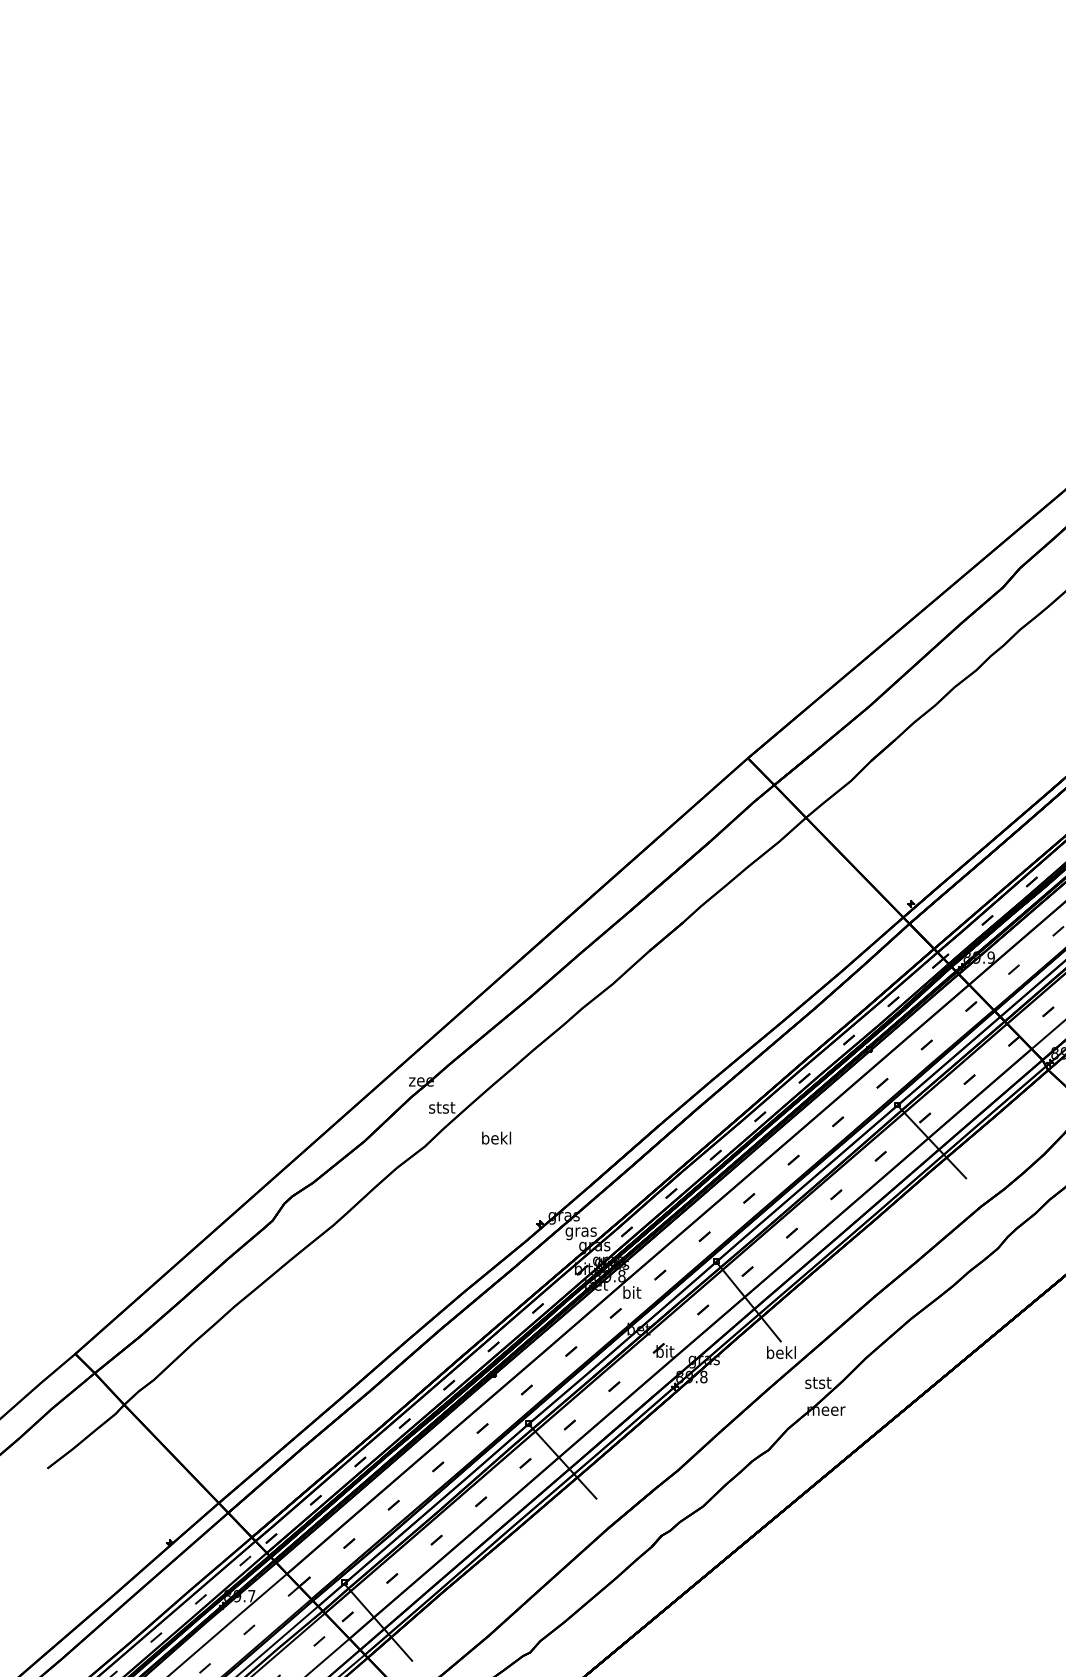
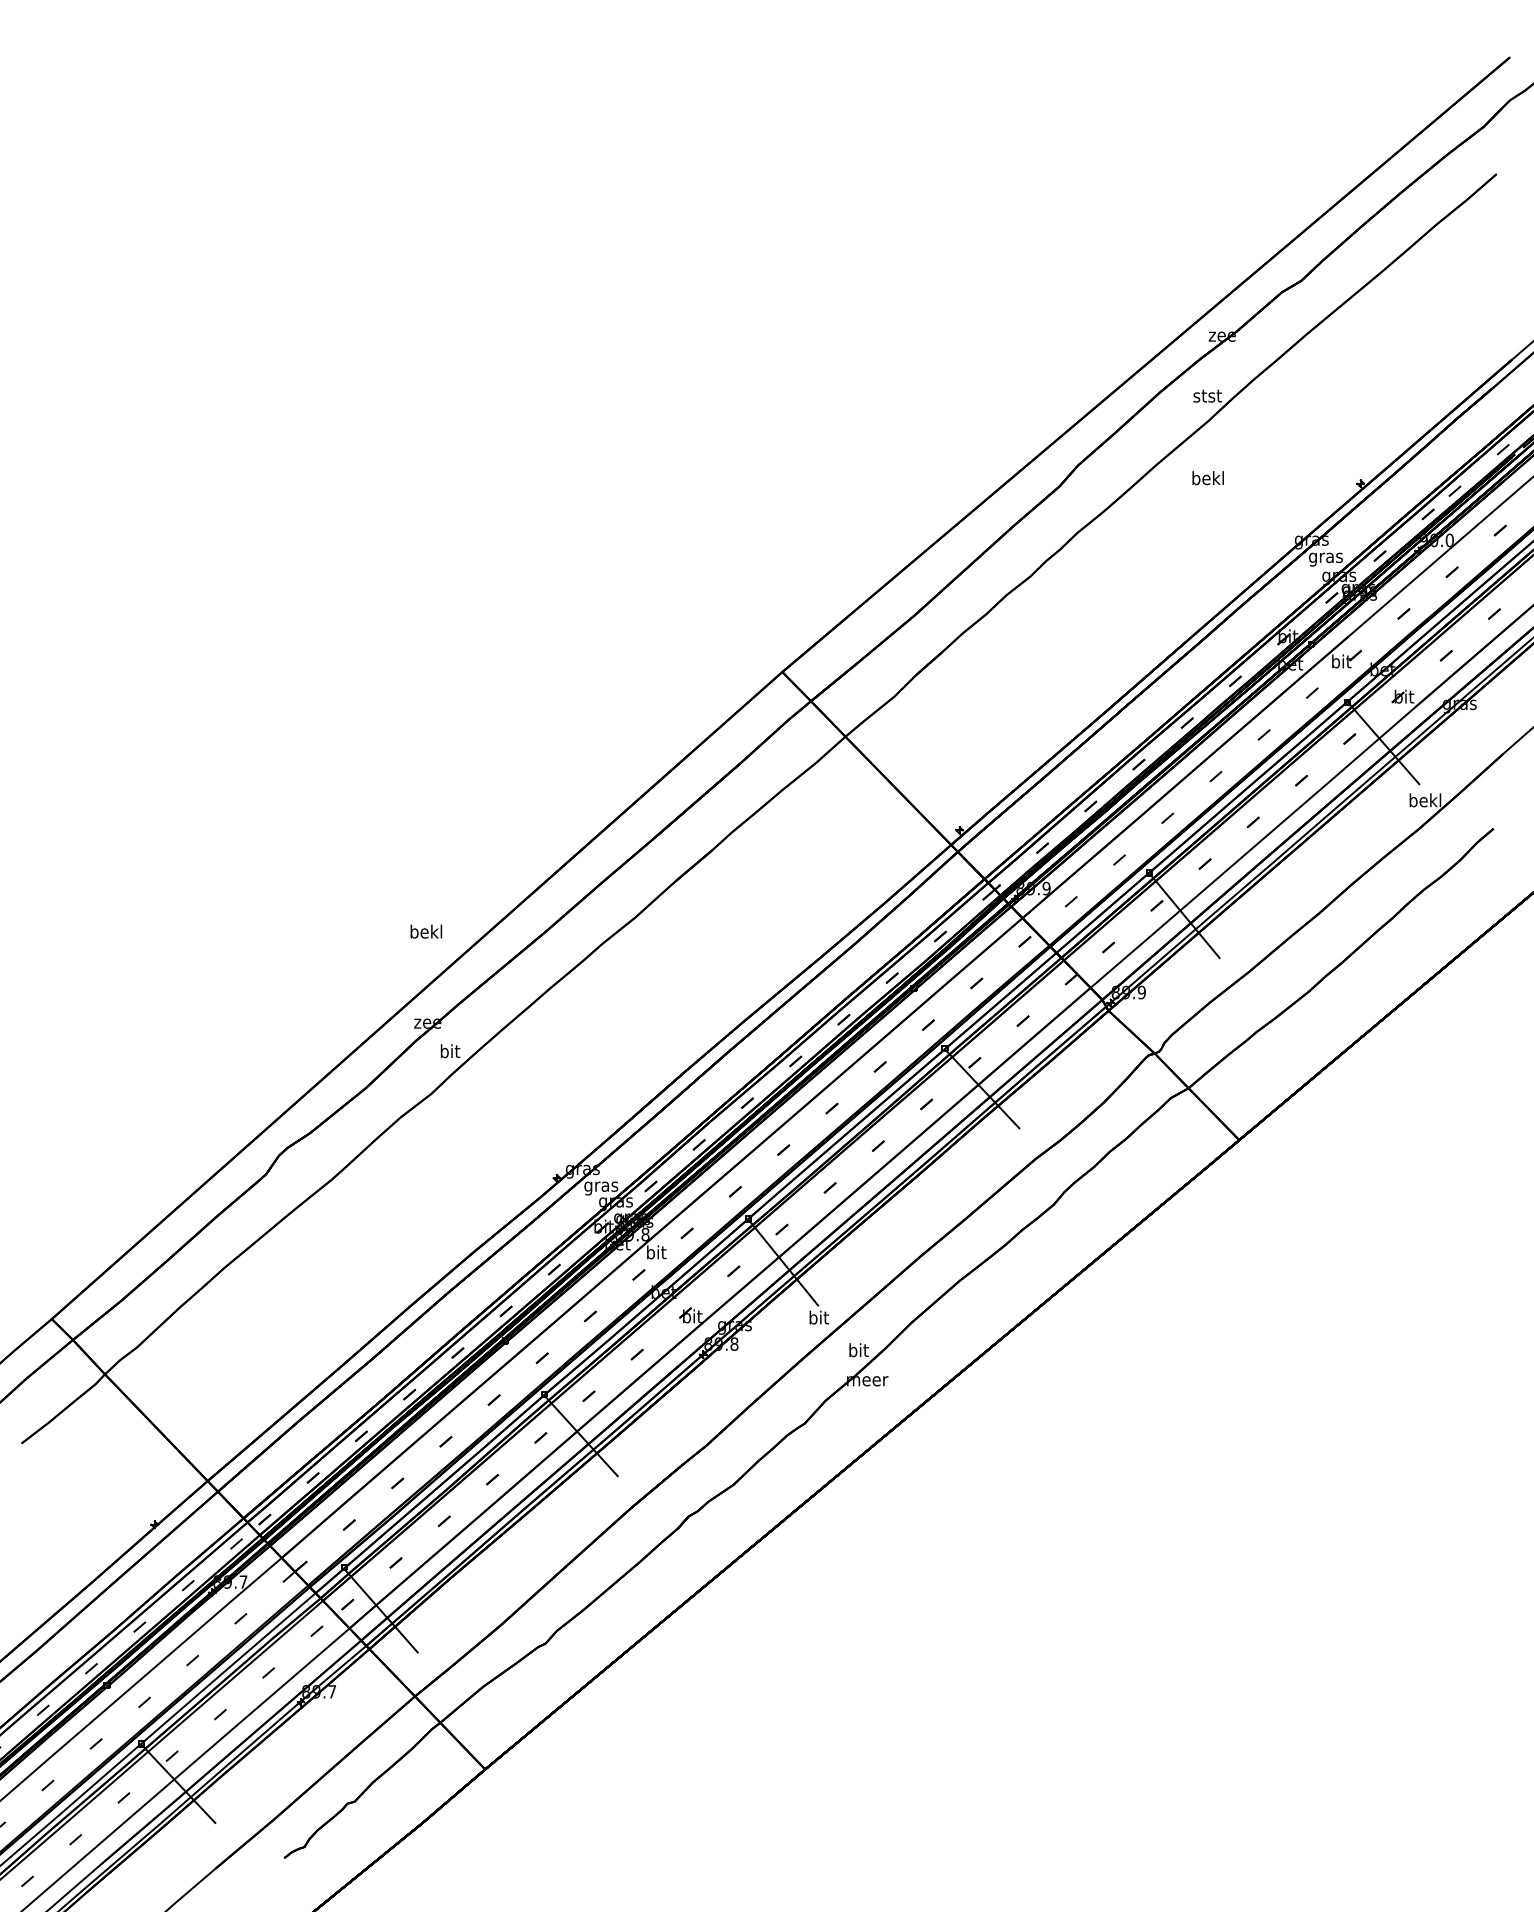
text: (442, 1107) -> (450, 1051), stst -> bit
text: (496, 1137) -> (426, 931), moved
text: (781, 1352) -> (818, 1317), bekl -> bit
text: (818, 1382) -> (858, 1350), stst -> bit

